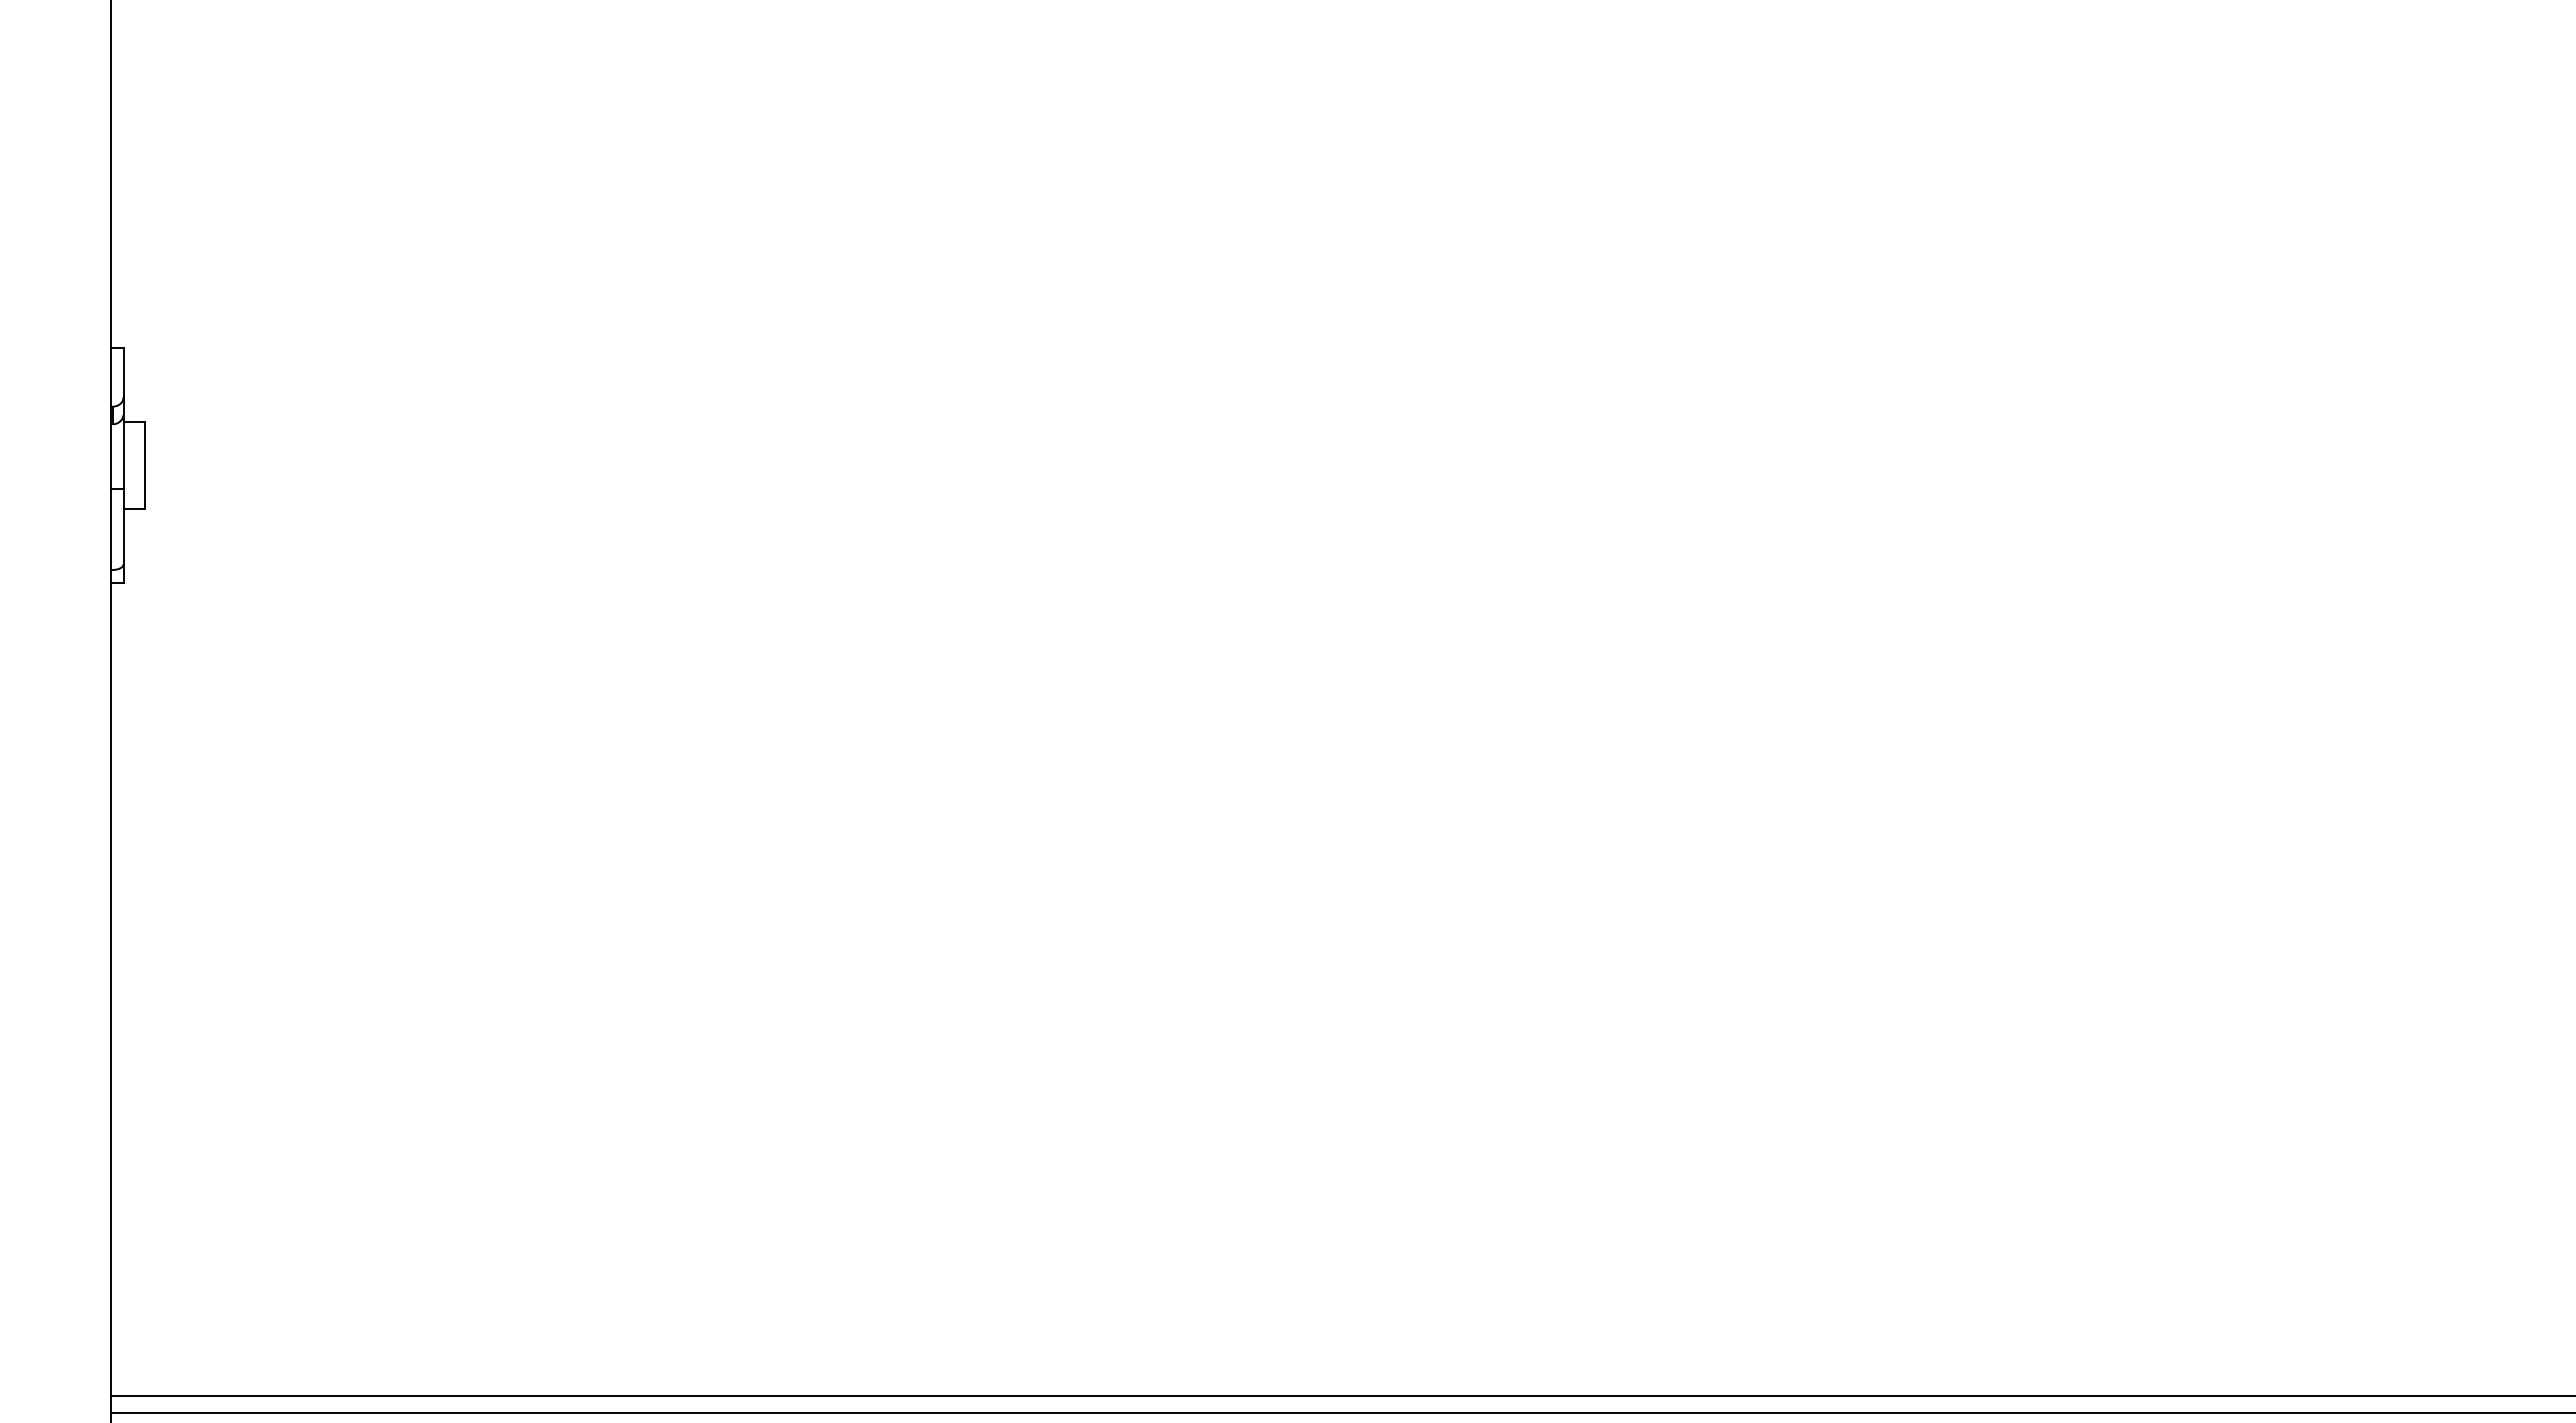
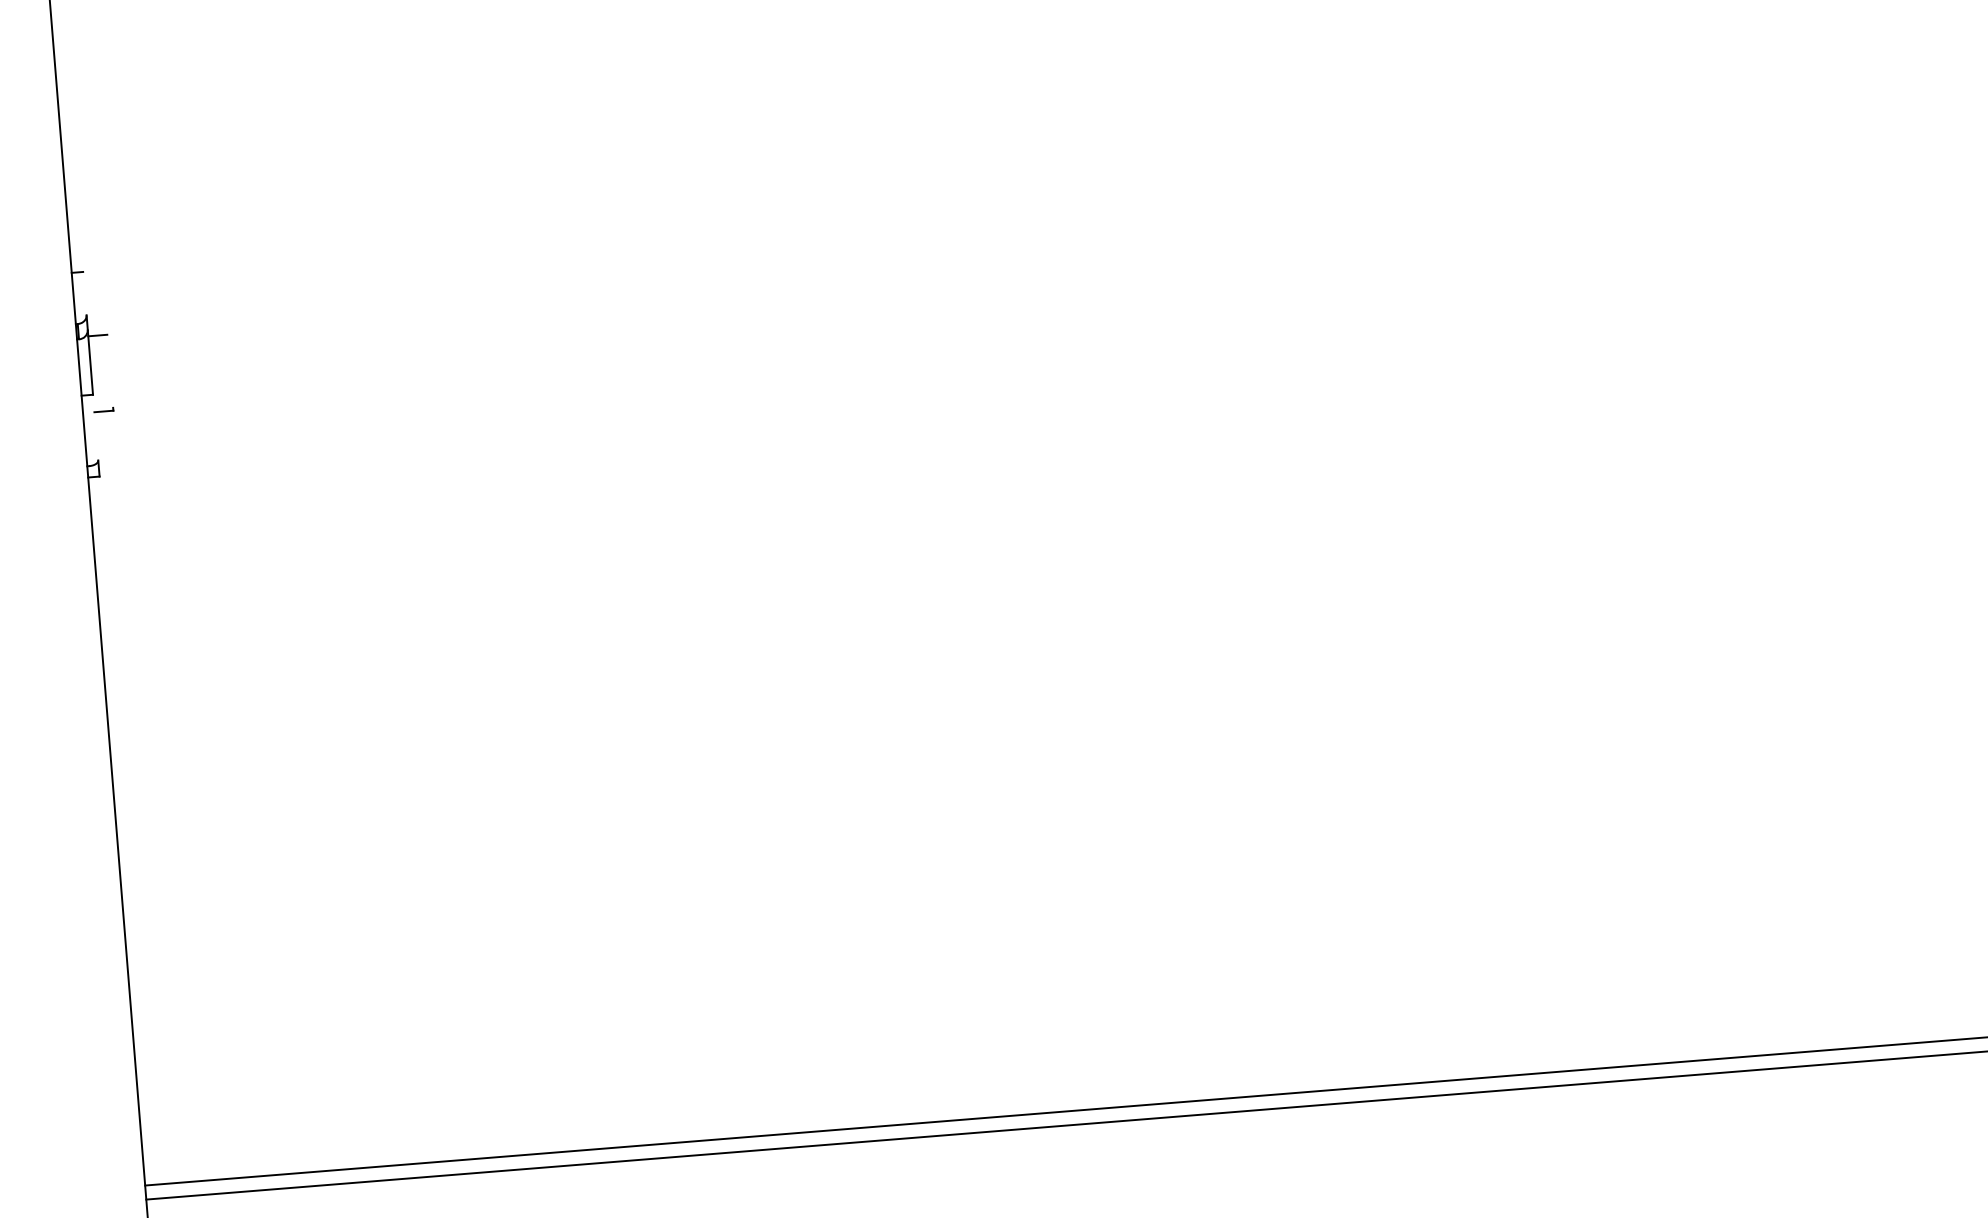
line: (123, 372) -> (84, 293), removed
line: (145, 463) -> (110, 371), removed
line: (123, 526) -> (95, 427), removed

